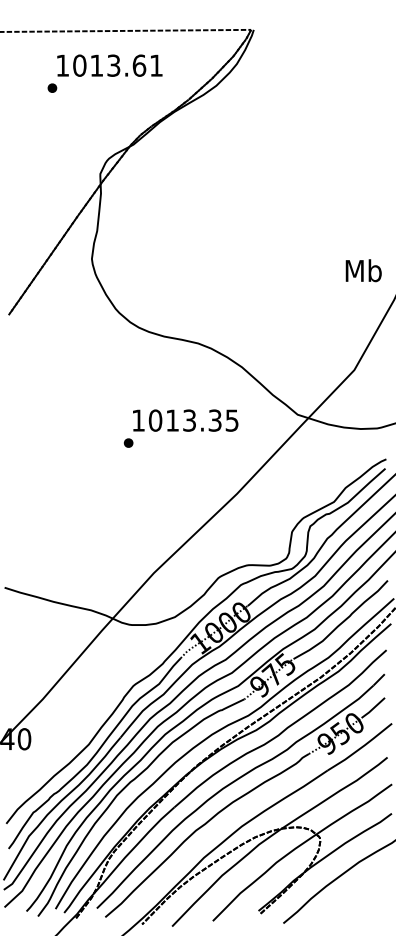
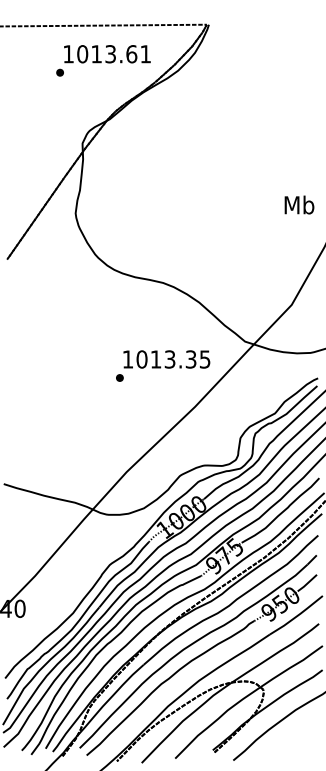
text: (105, 73) -> (103, 60), moved
text: (363, 270) -> (299, 204), moved
text: (181, 427) -> (163, 365), moved

